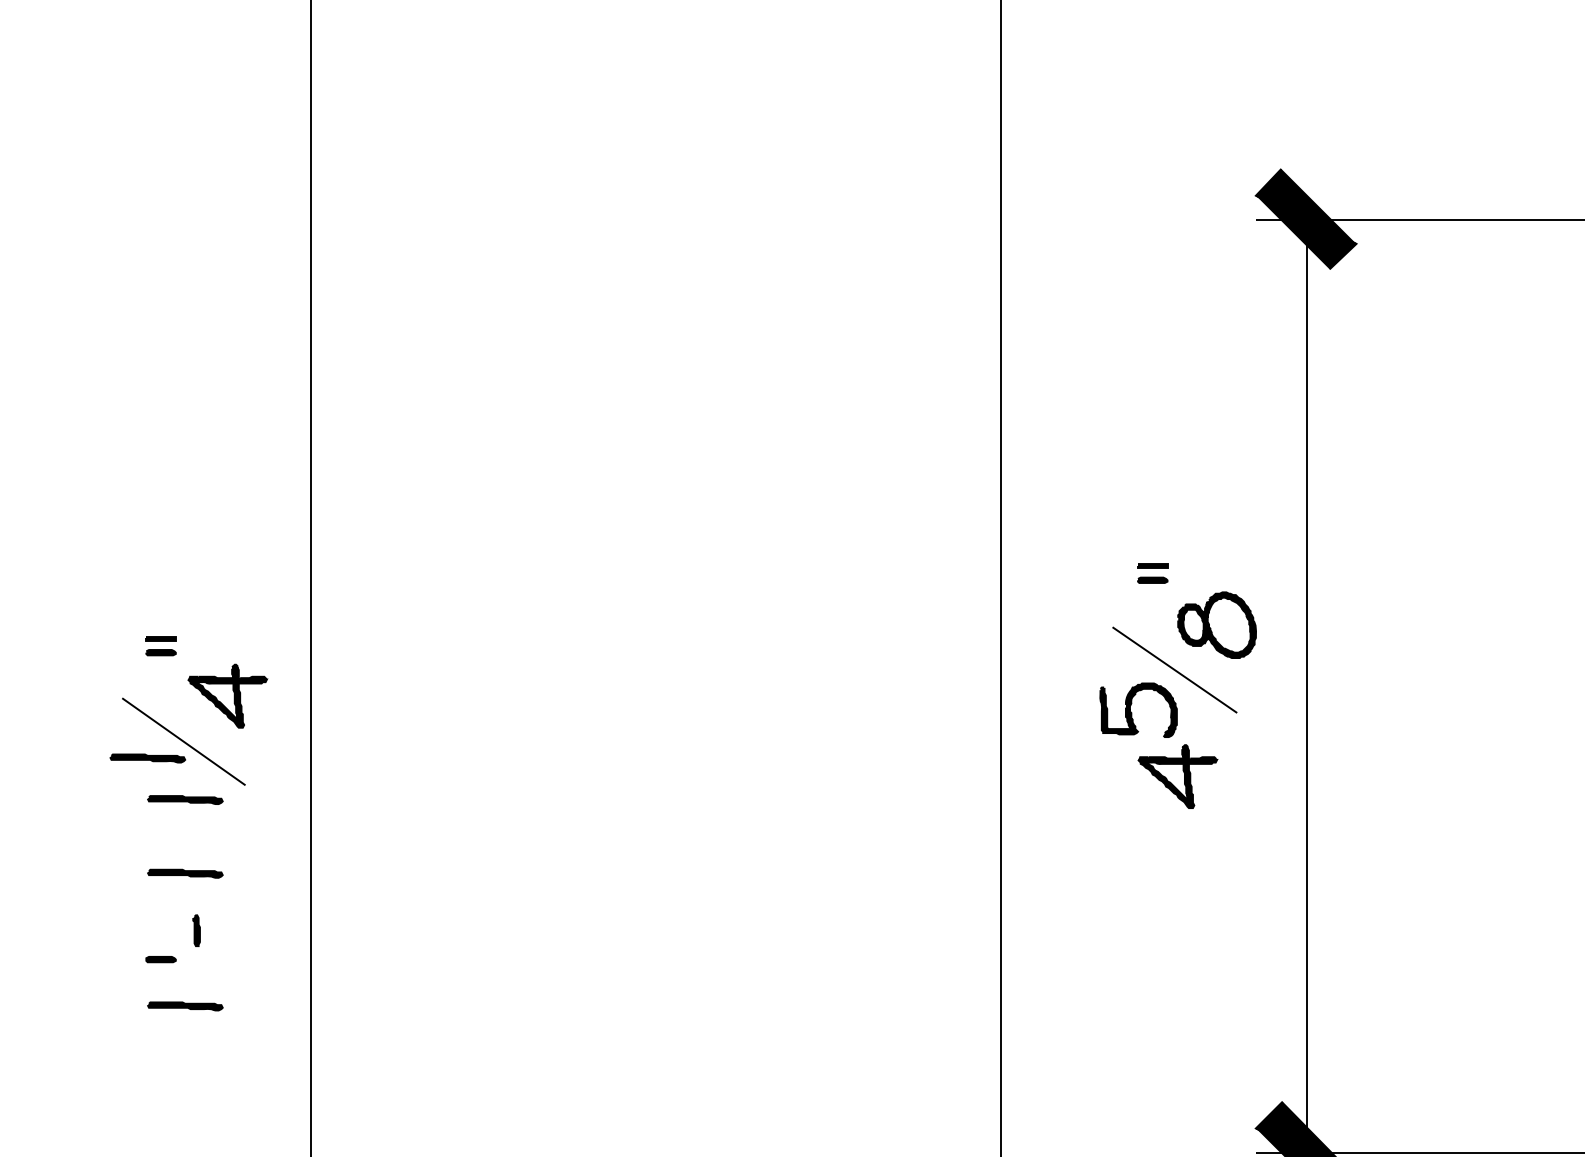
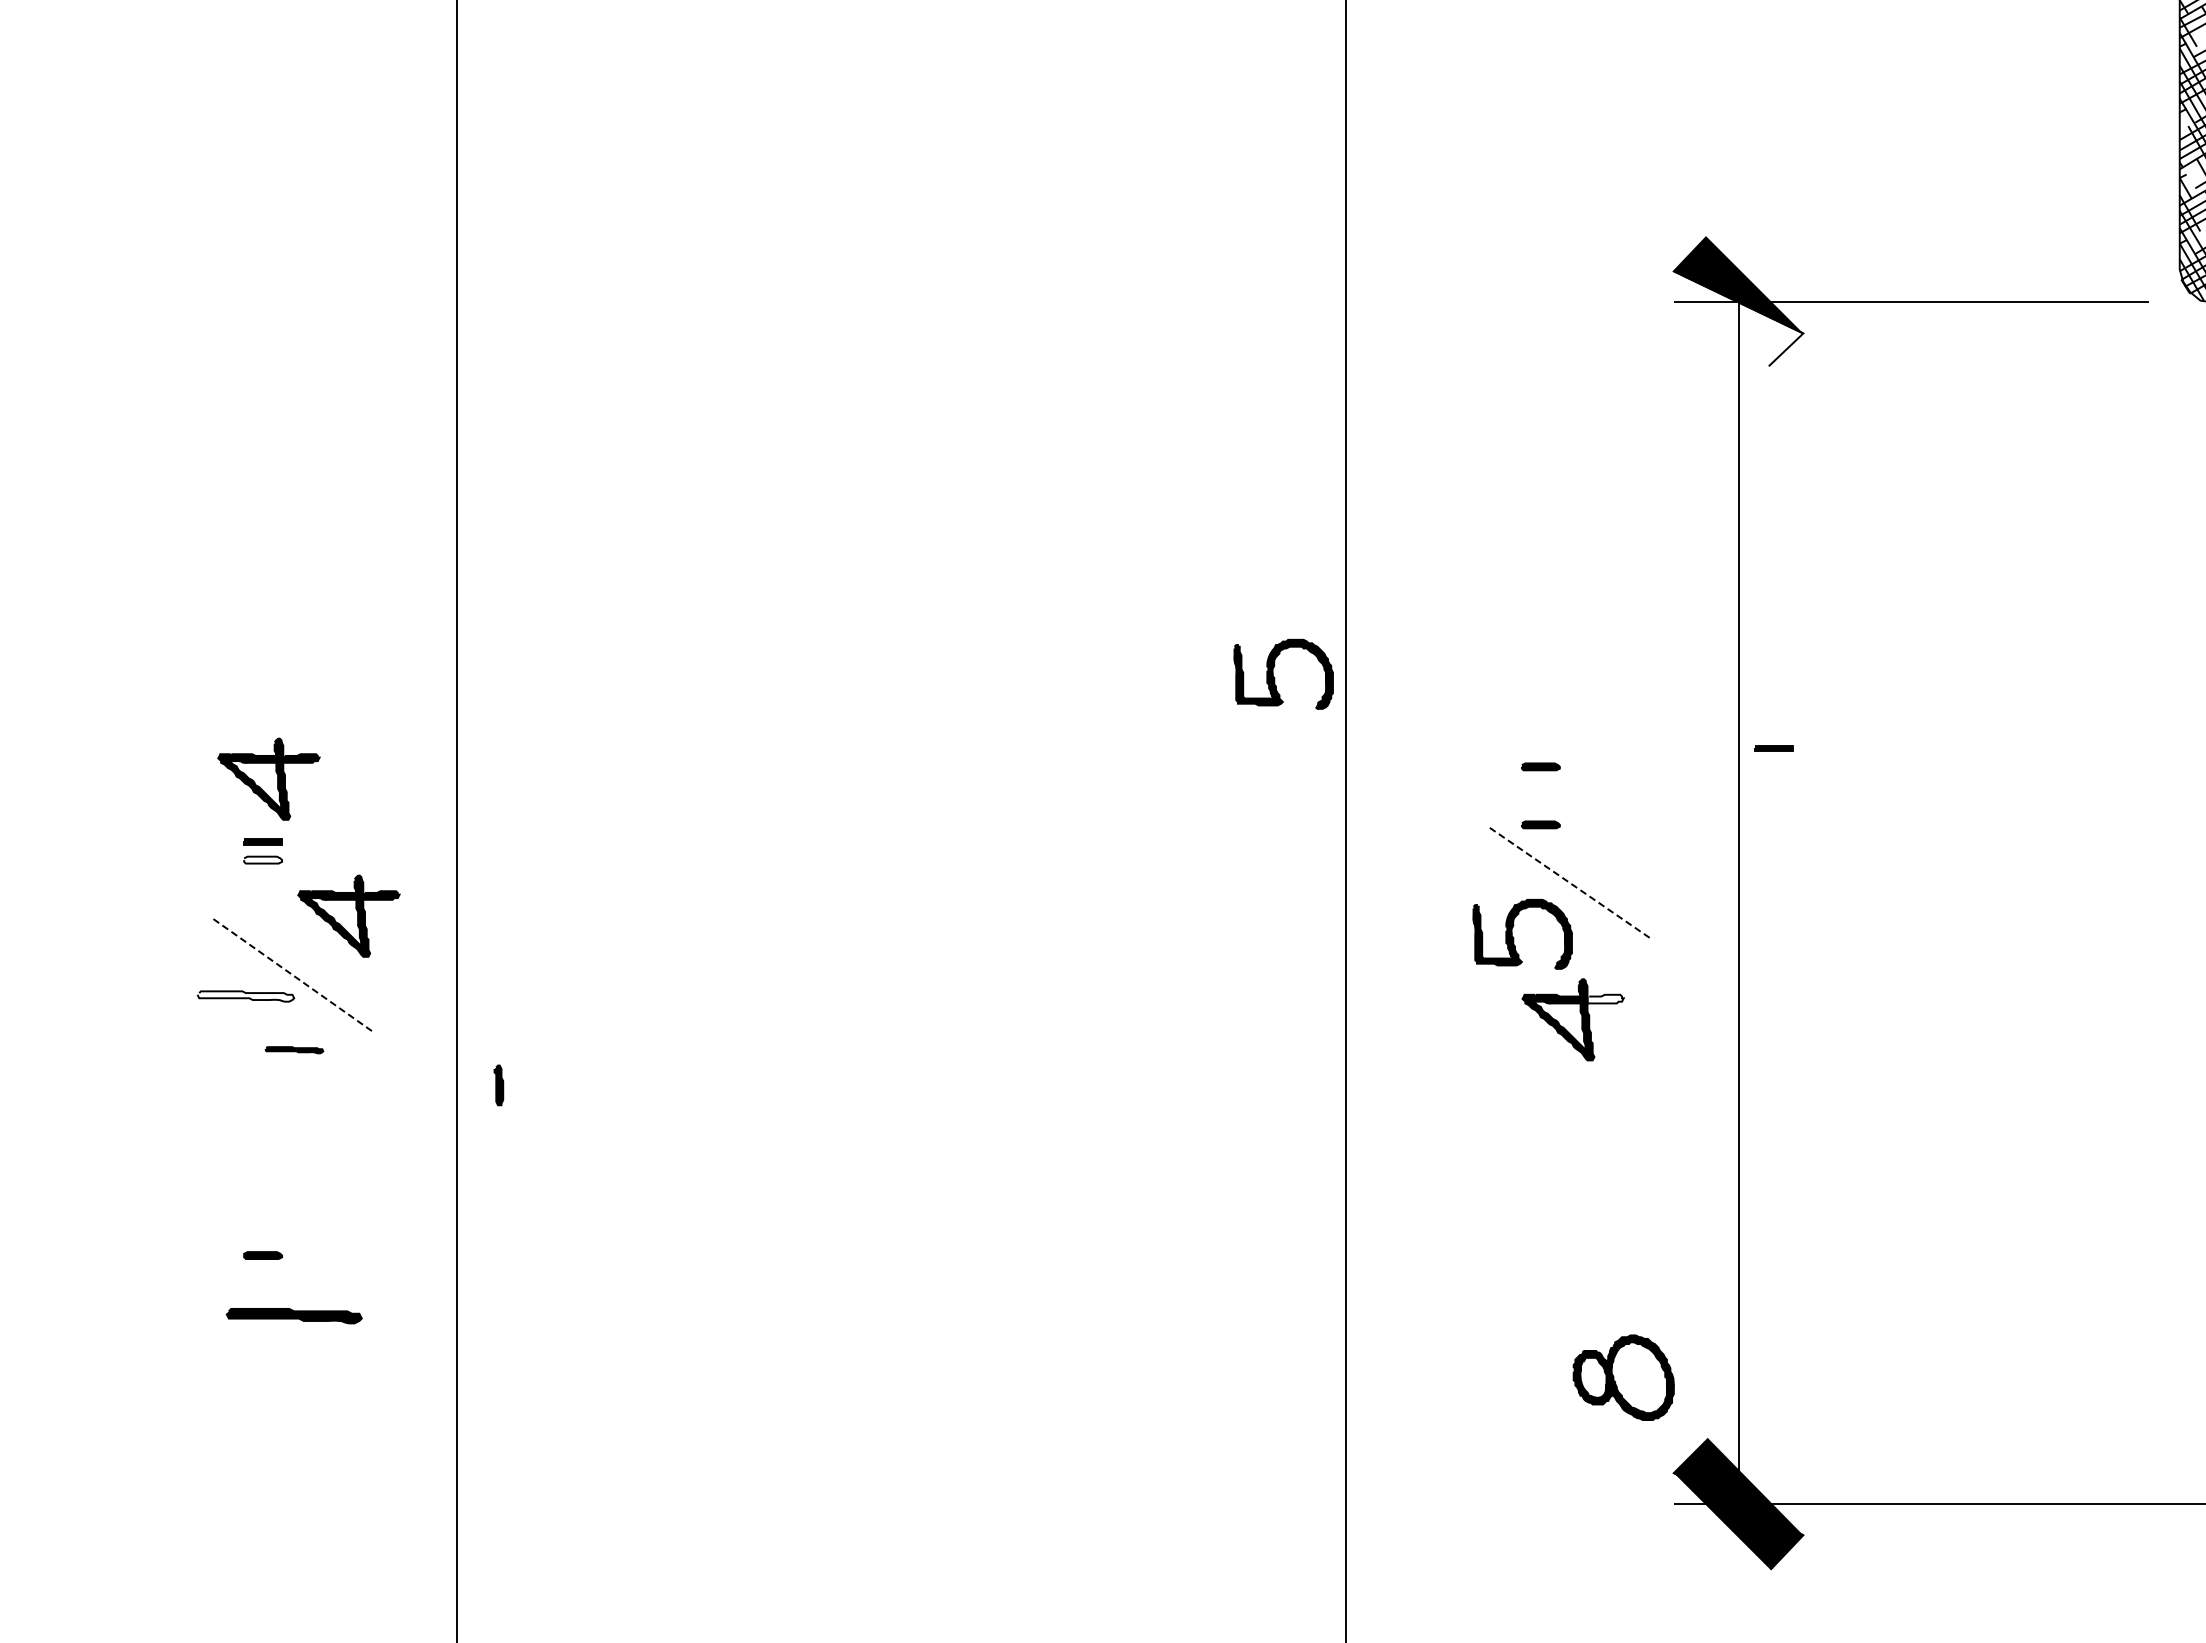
fill: (1306, 232) -> (1738, 318), removed
part: (946, 510) -> (1275, 677), added
part: (1152, 566) -> (1773, 748), moved
part: (165, 589) -> (268, 778), added
part: (1152, 625) -> (1540, 824), added
part: (1216, 625) -> (1623, 1377), moved
fill: (161, 652) -> (263, 859), removed
line: (1174, 670) -> (1568, 882), solid -> dashed
line: (183, 741) -> (292, 974), solid -> dashed
fill: (147, 758) -> (245, 996), removed
fill: (1202, 760) -> (1605, 998), removed
part: (185, 800) -> (294, 1050), size x0.6
part: (185, 874) -> (294, 1145), removed
part: (196, 930) -> (498, 1085), moved
part: (185, 1006) -> (294, 1315), size x1.4

